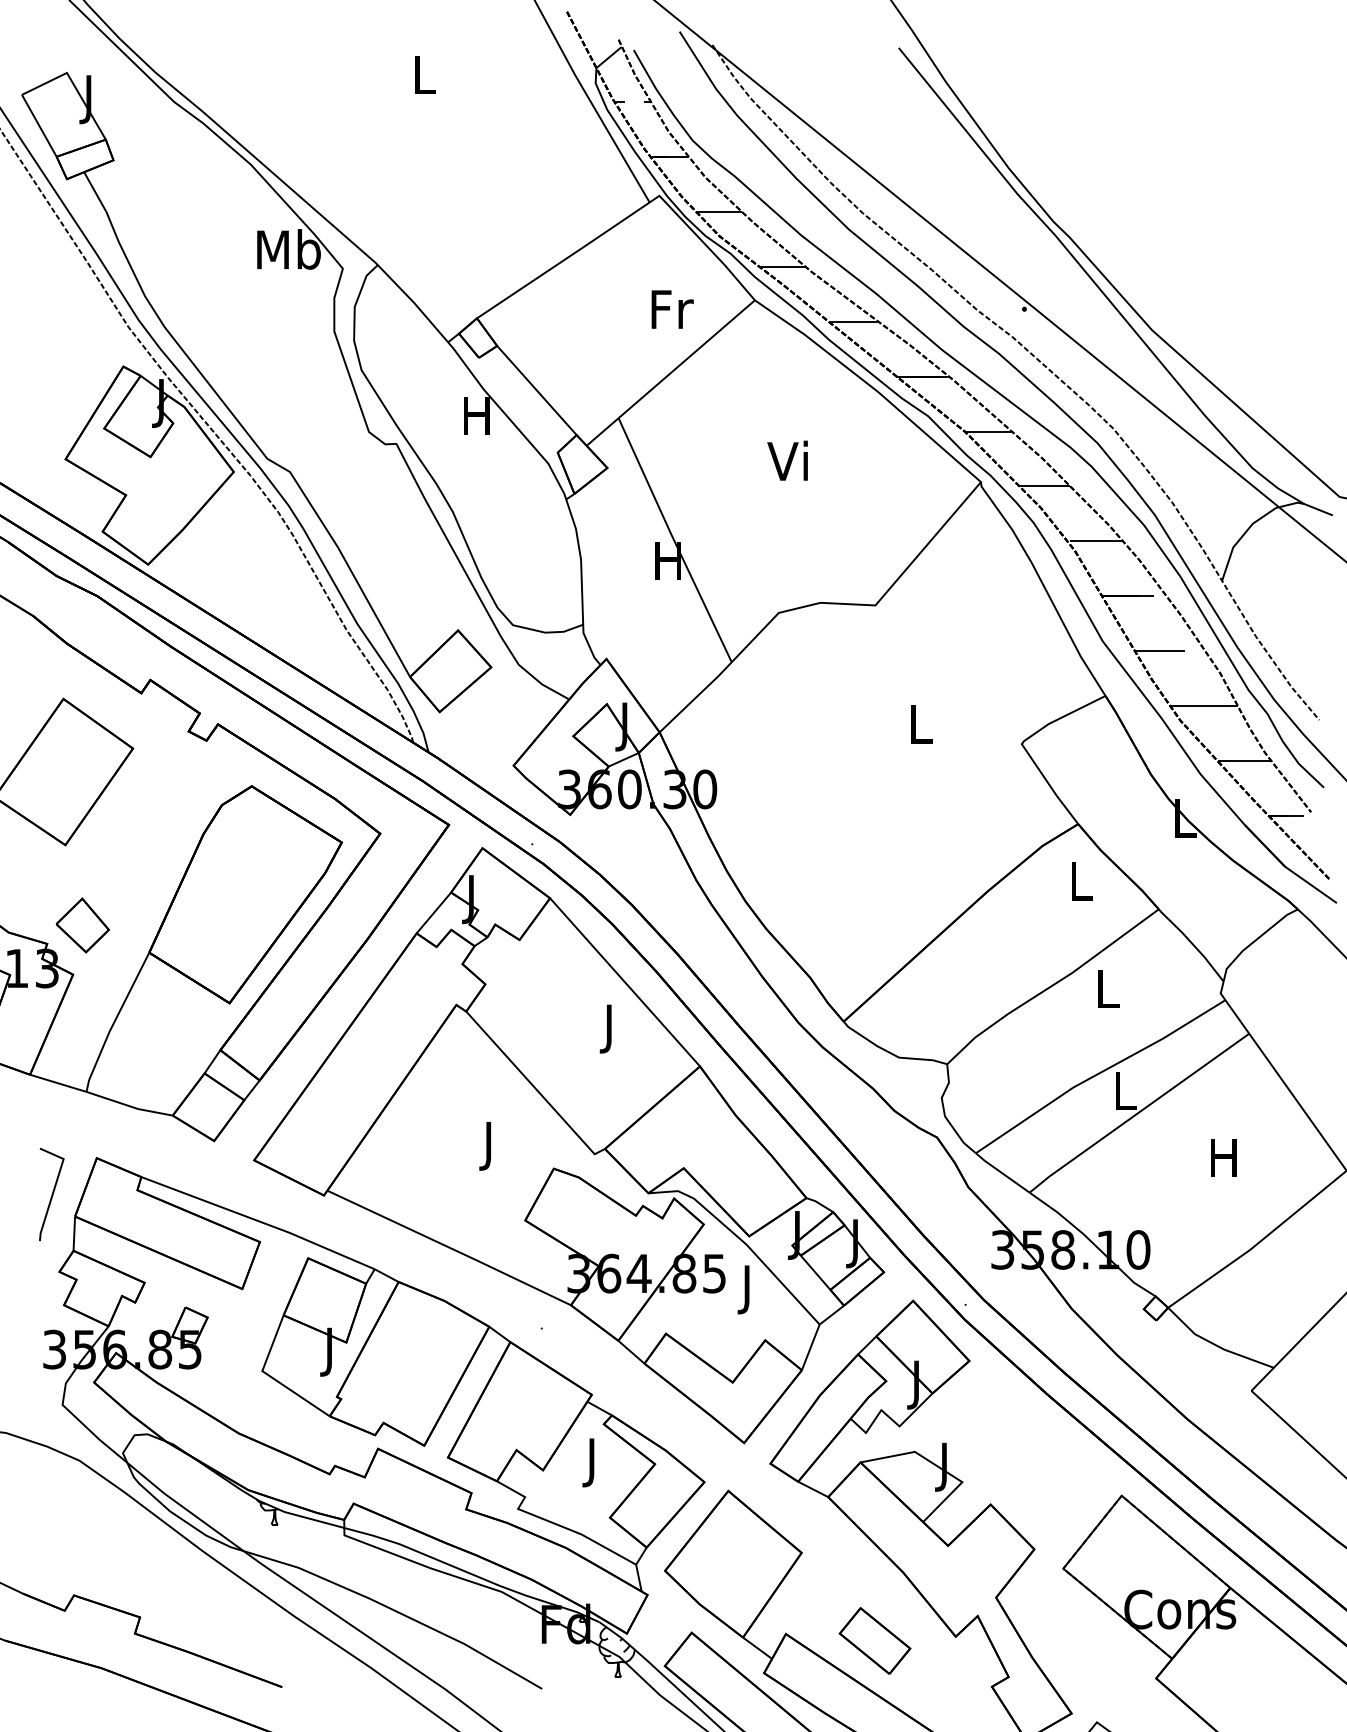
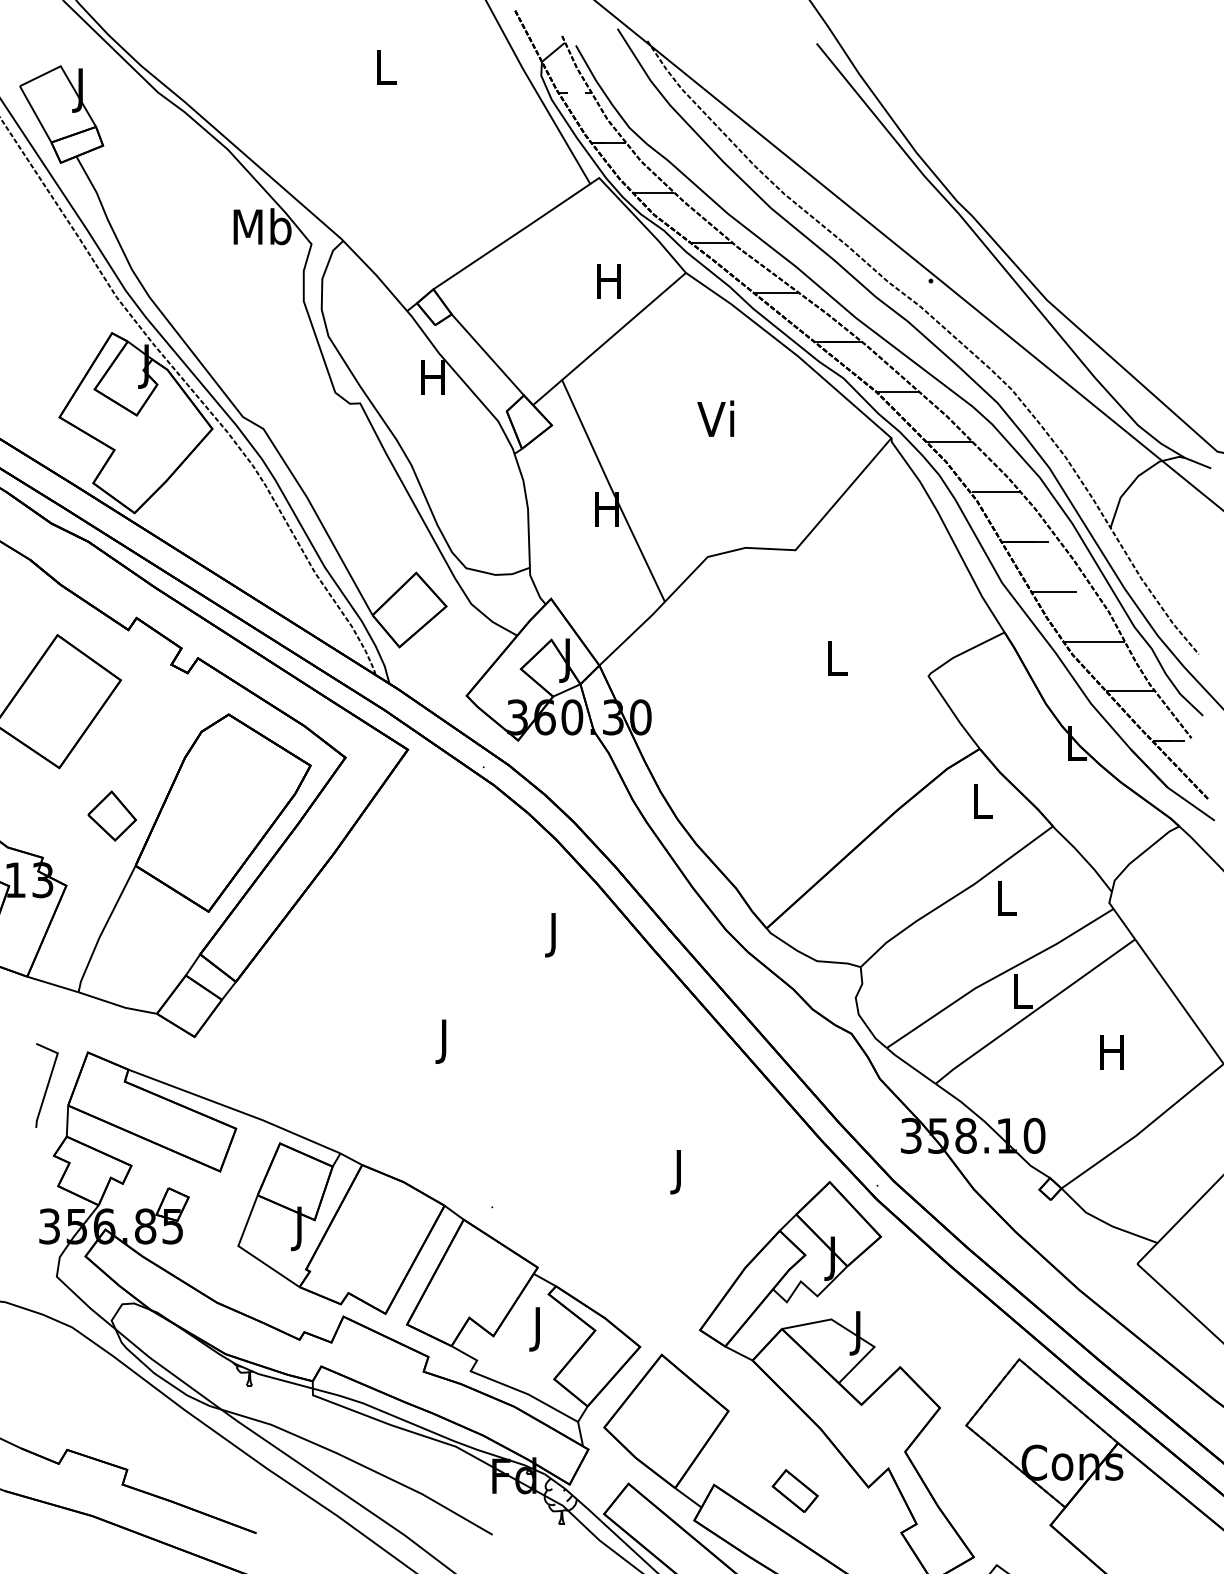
text: (672, 309) -> (611, 281), Fr -> H
part: (82, 924) -> (111, 815), moved
part: (568, 1144) -> (516, 1040), removed
part: (875, 1640) -> (795, 1490), size x0.7

